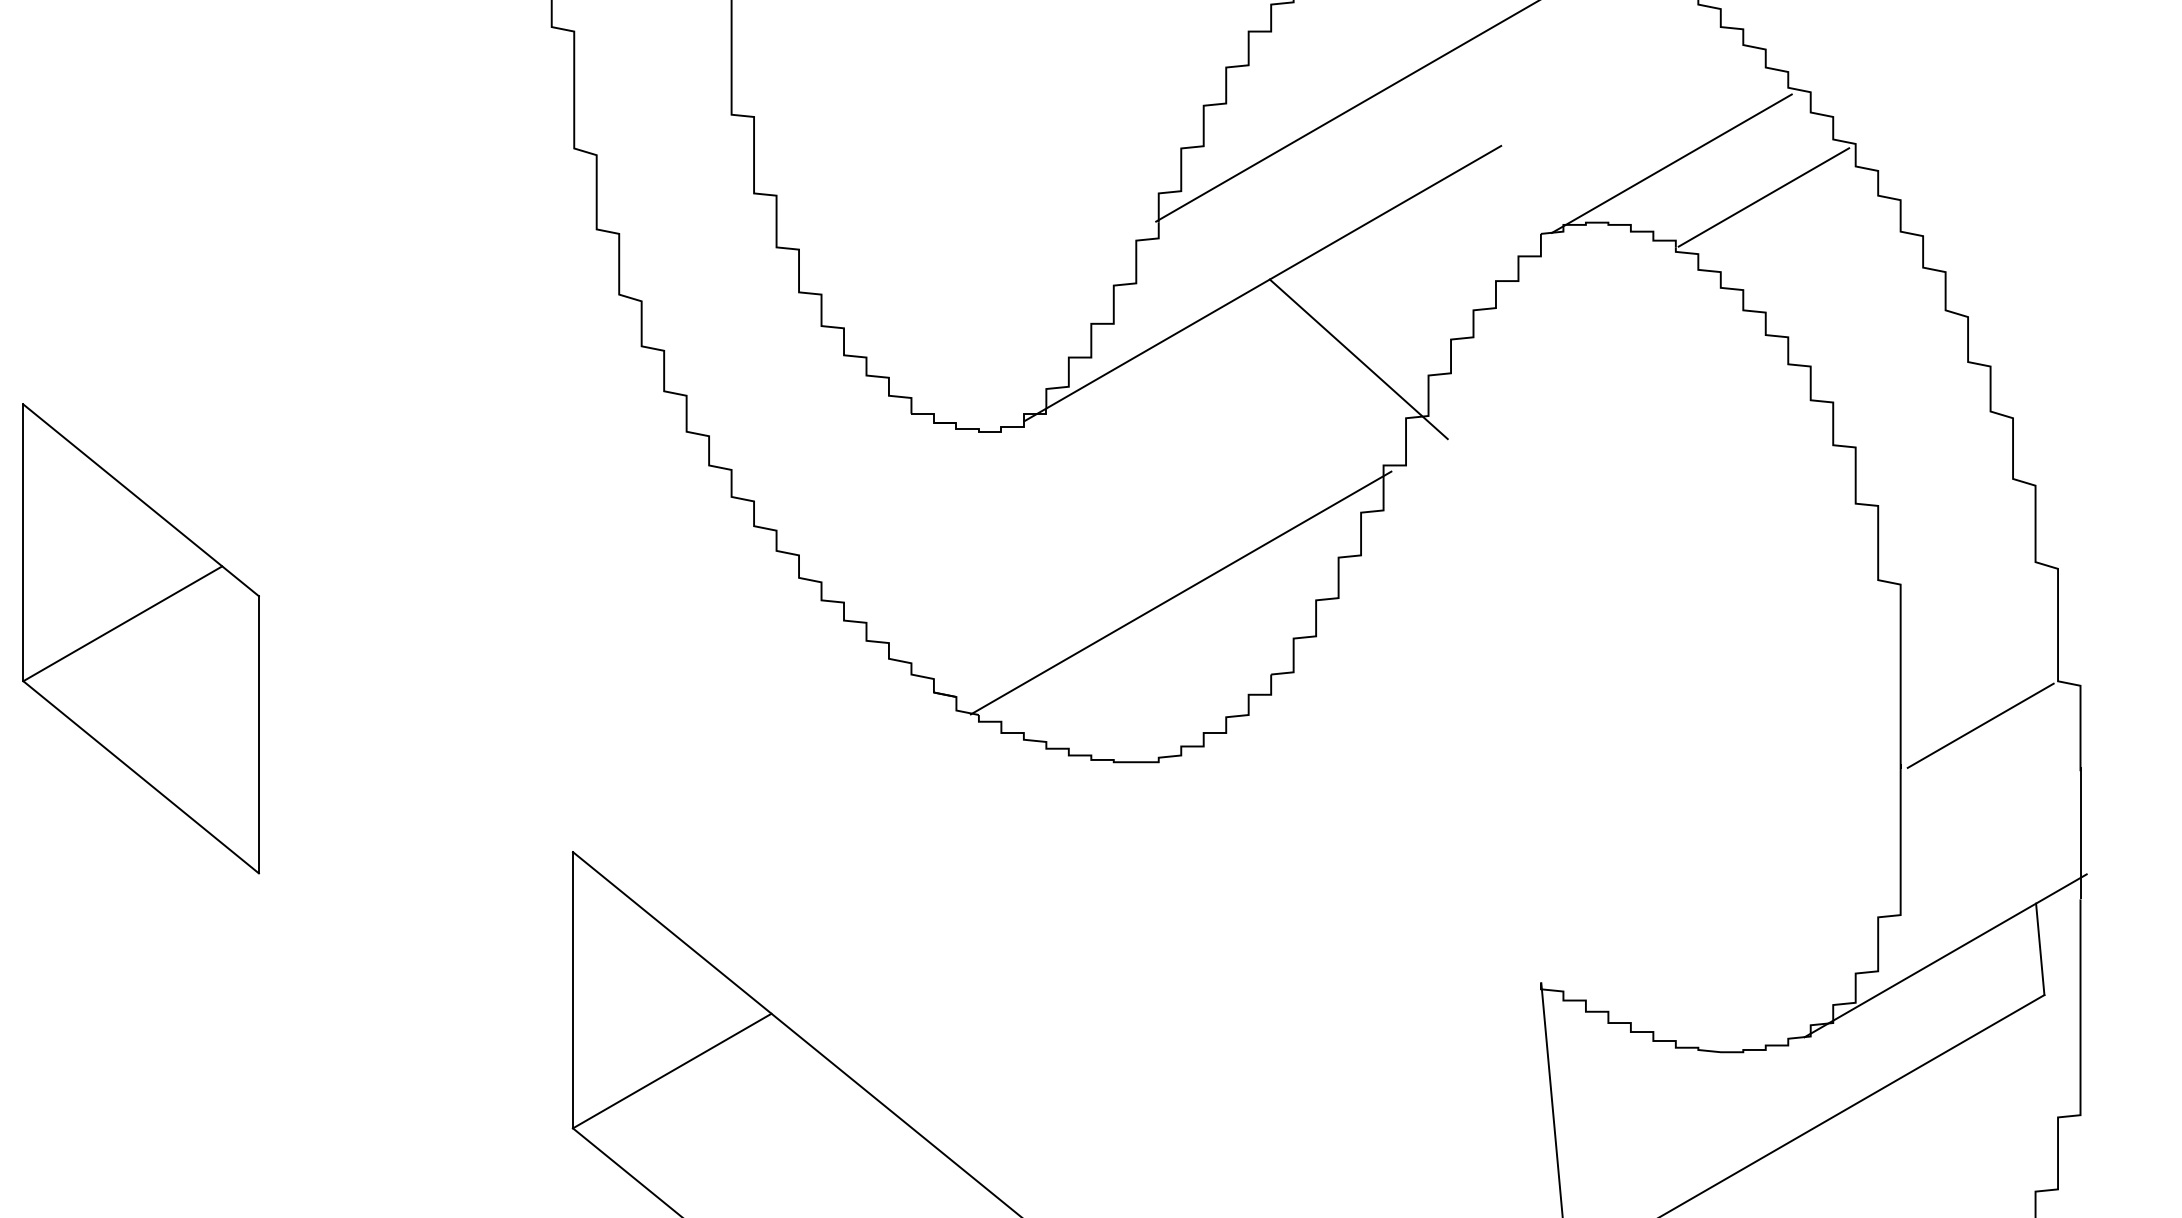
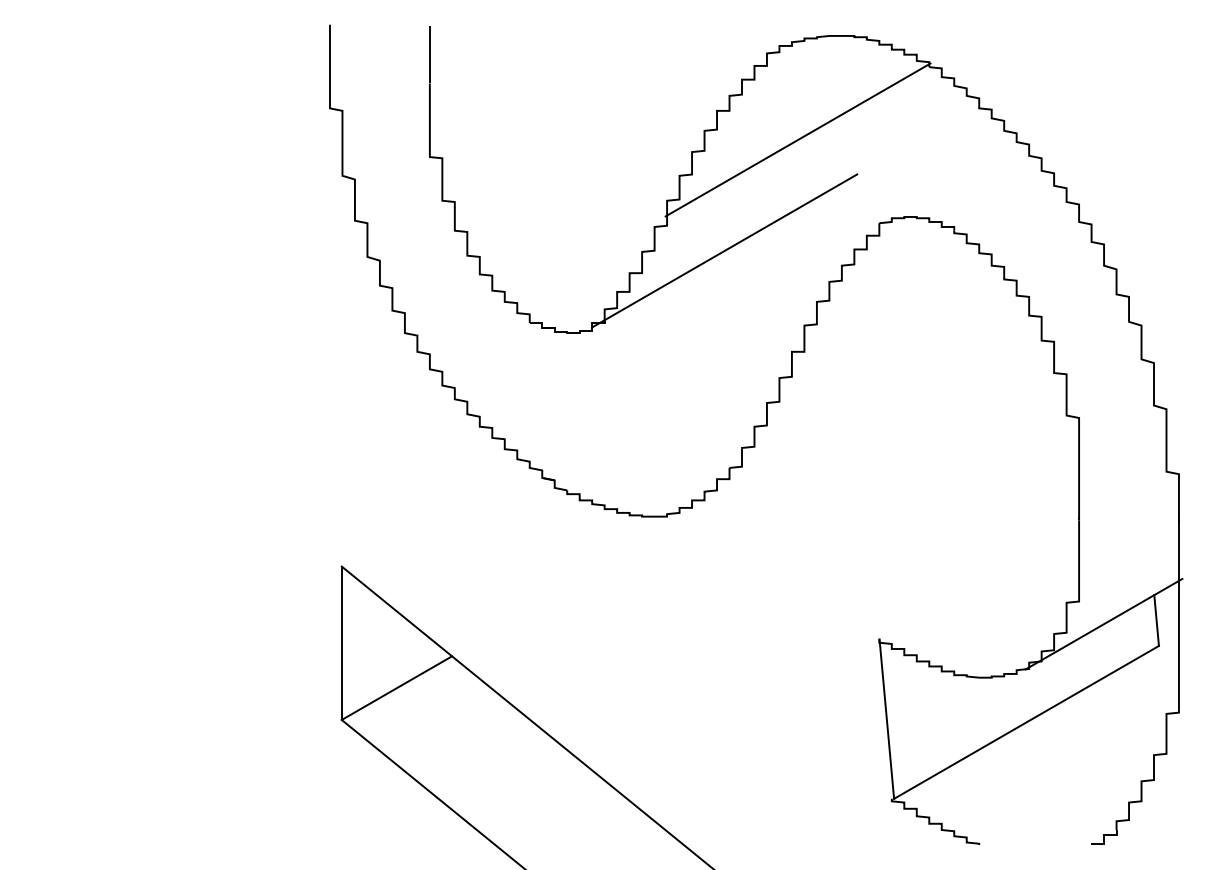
line: (1670, 162) -> (951, 183), removed
line: (1762, 196) -> (1002, 202), removed
line: (1357, 358) -> (777, 292), removed
line: (1181, 592) -> (679, 422), removed
part: (140, 637) -> (101, 447), removed
line: (1980, 725) -> (1123, 496), removed

